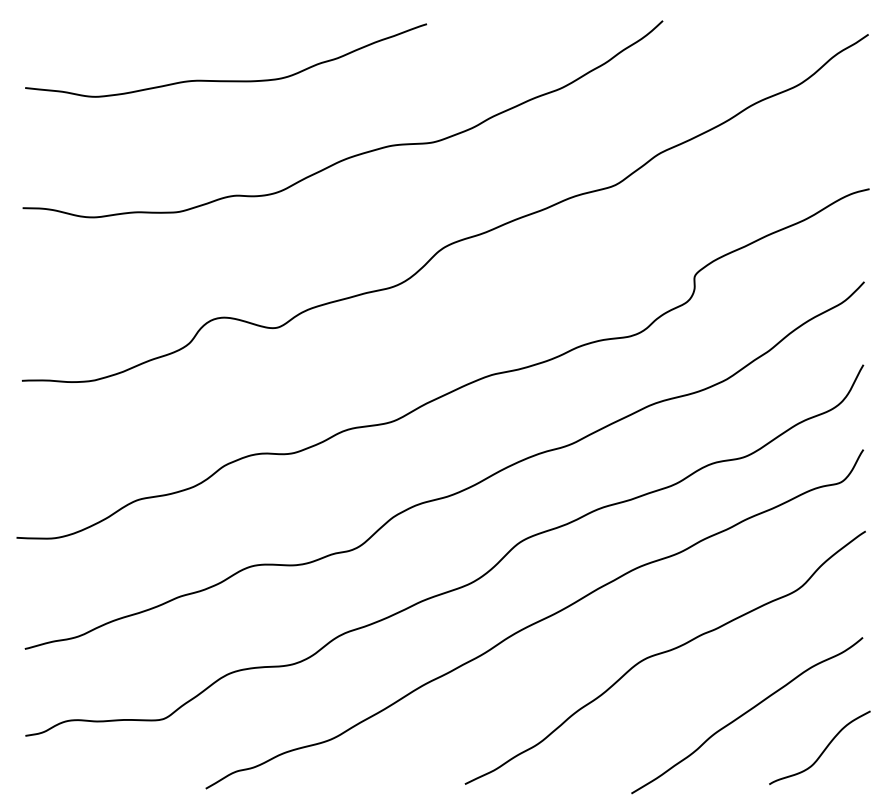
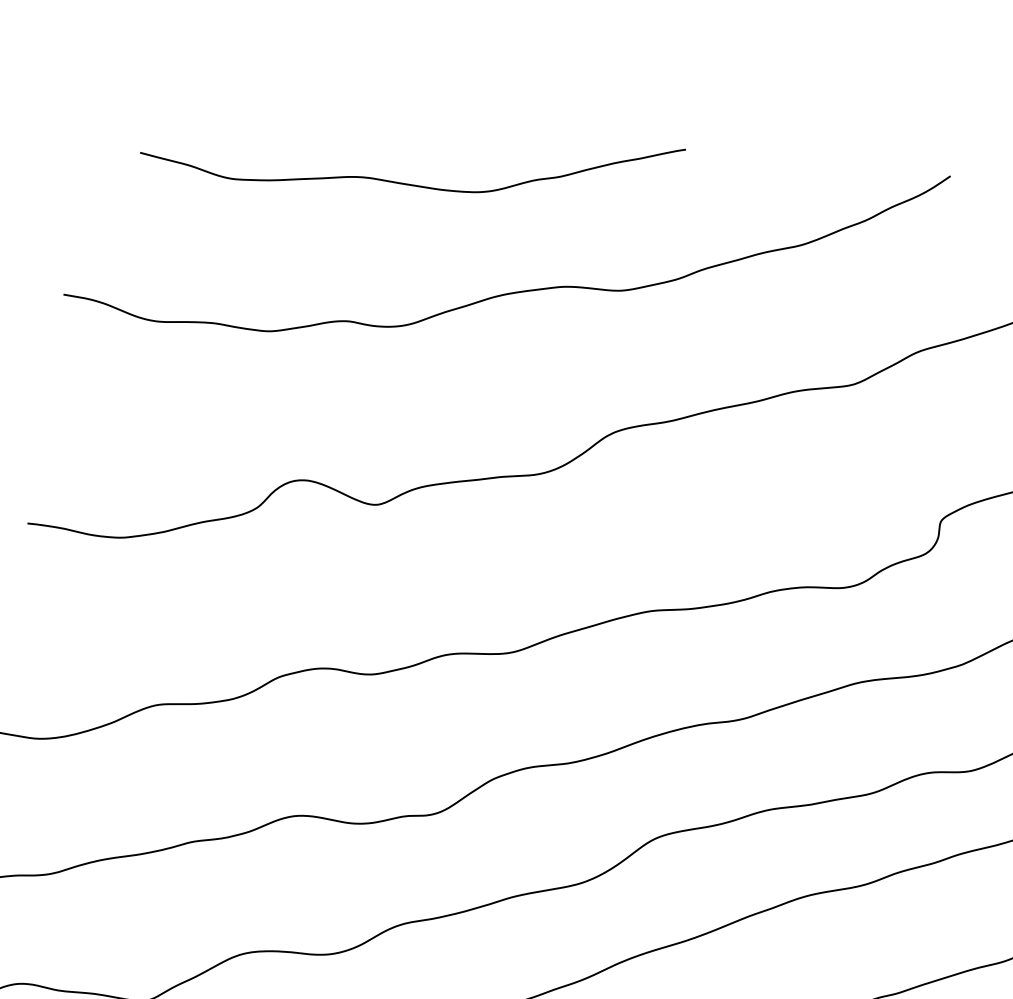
curve: (226, 80) -> (408, 183), moved

